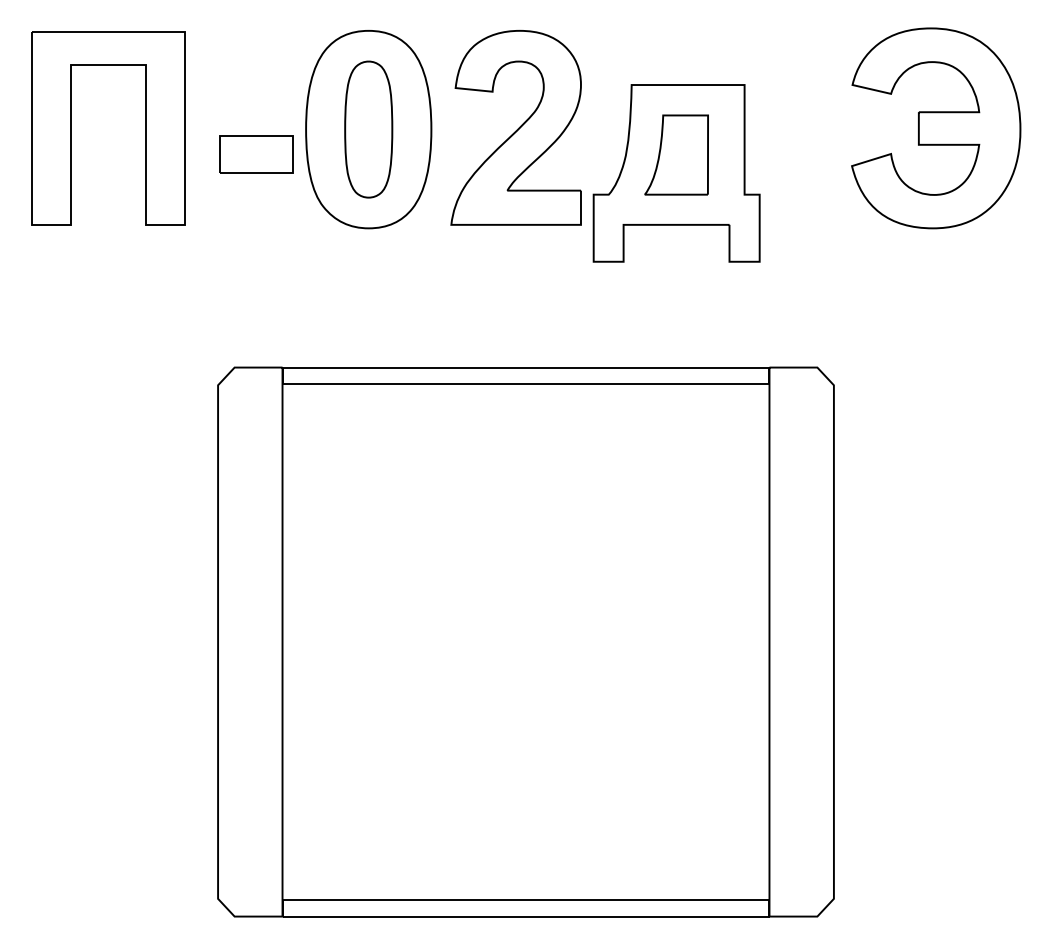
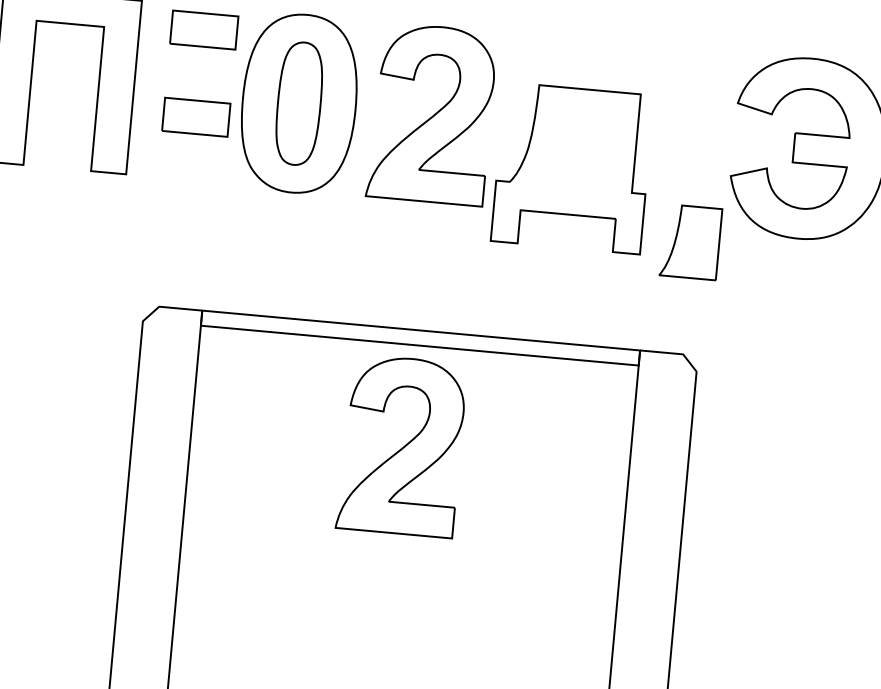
part: (256, 57) -> (204, 29), added
part: (676, 154) -> (690, 241), moved
part: (515, 496) -> (401, 445), added

